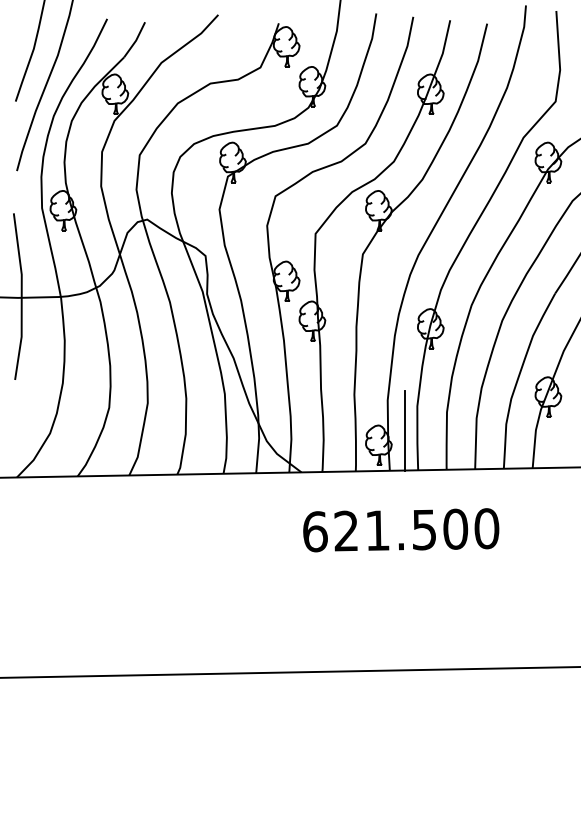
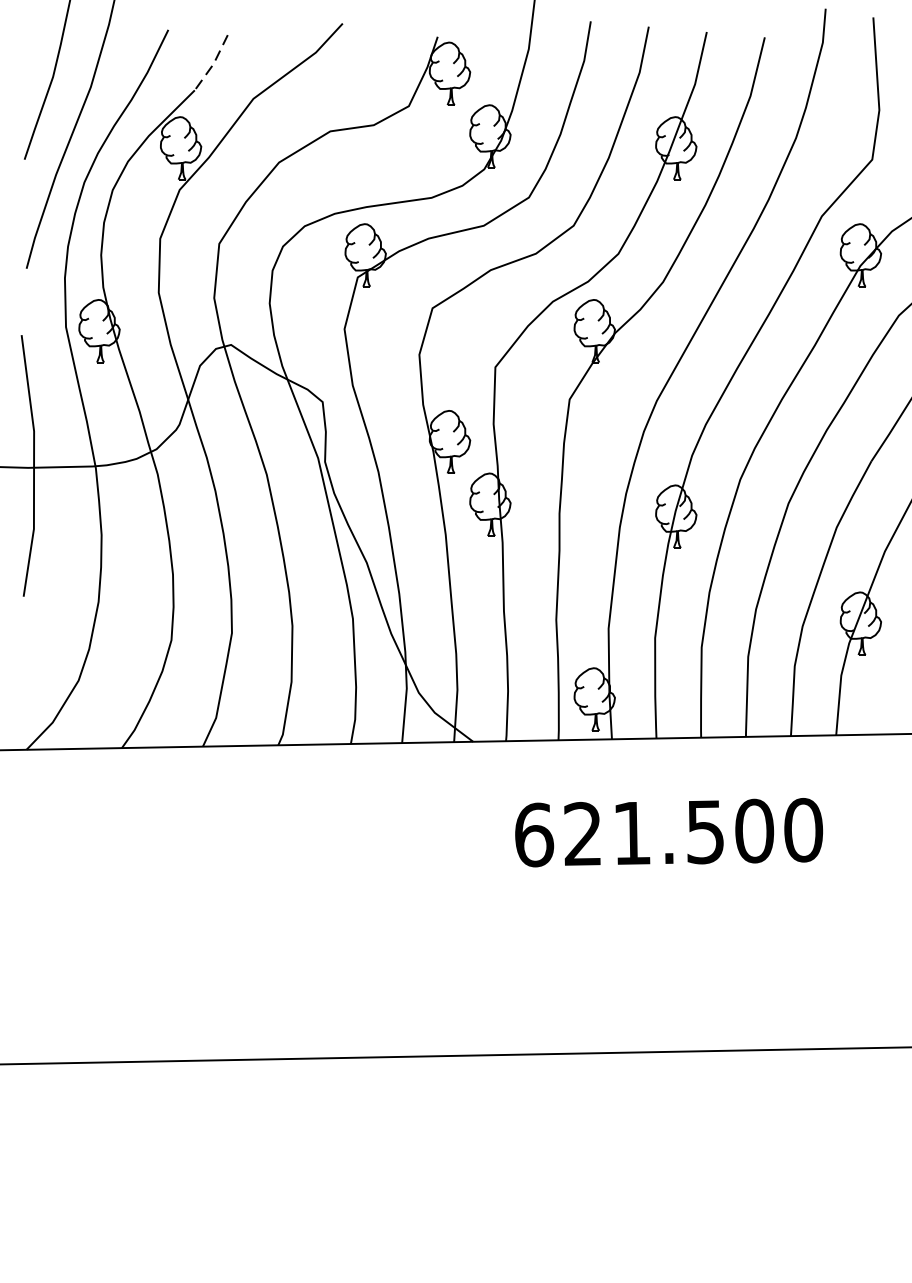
line: (136, 40) -> (214, 63), solid -> dashed
line: (405, 430) -> (636, 676), removed
text: (401, 530) -> (669, 833), moved

